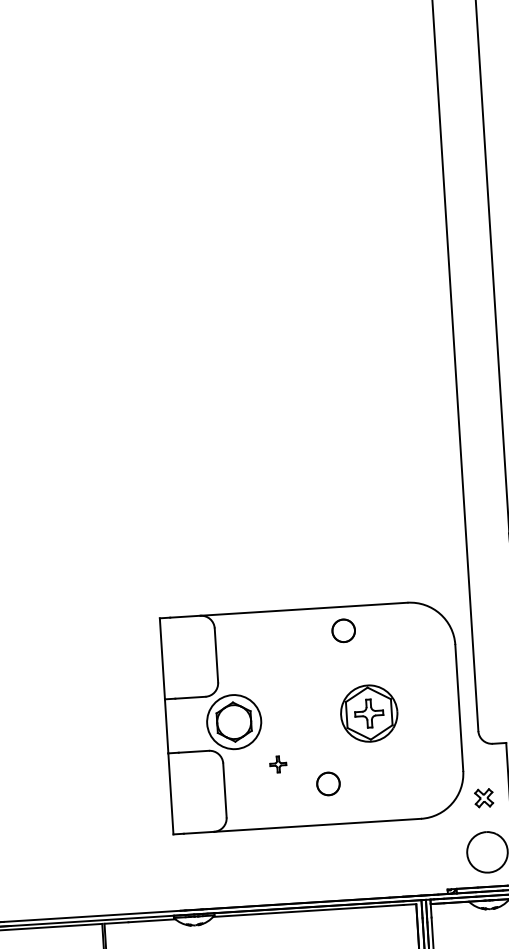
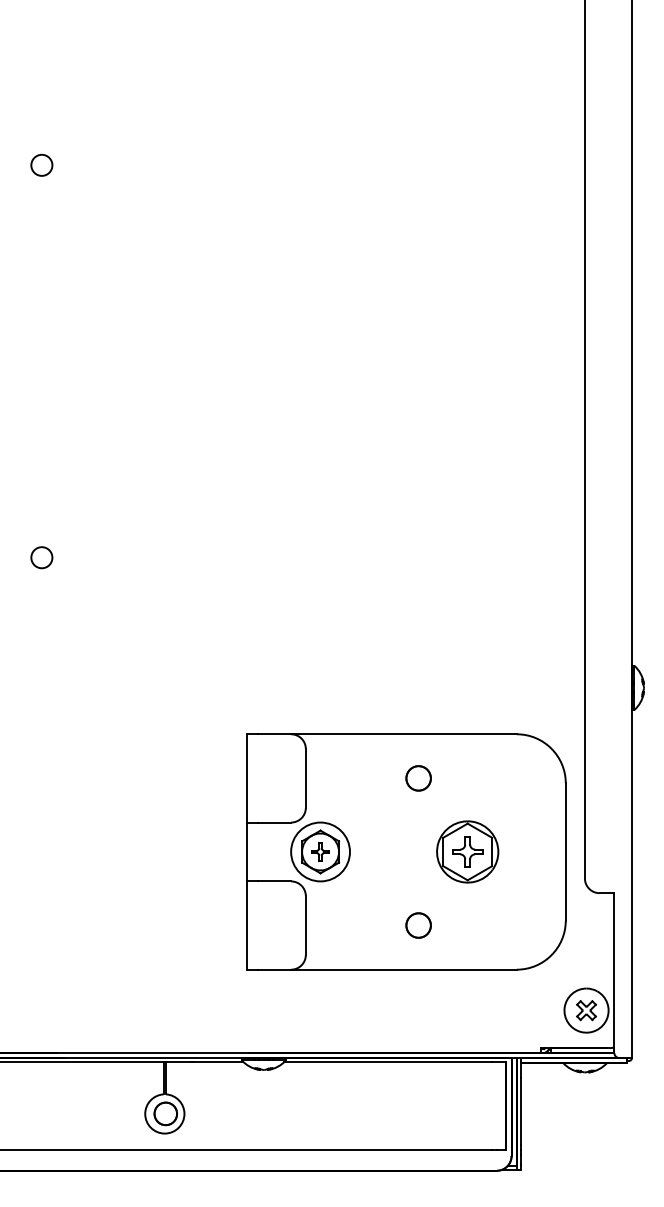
circle: (343, 630) -> (418, 778), moved
part: (278, 764) -> (320, 851), moved
part: (484, 798) -> (586, 1010), moved

